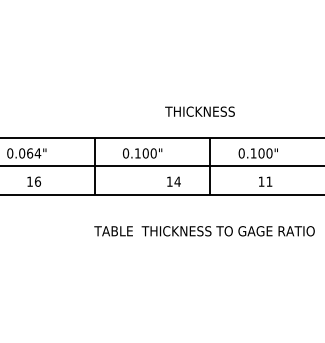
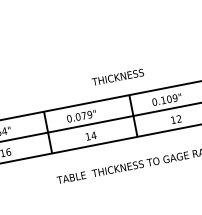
text: (145, 153) -> (83, 115), 0.100" -> 0.079"
text: (269, 153) -> (175, 98), 0.100" -> 0.109"
text: (173, 181) -> (90, 136), moved
text: (269, 181) -> (179, 118), 11 -> 12

